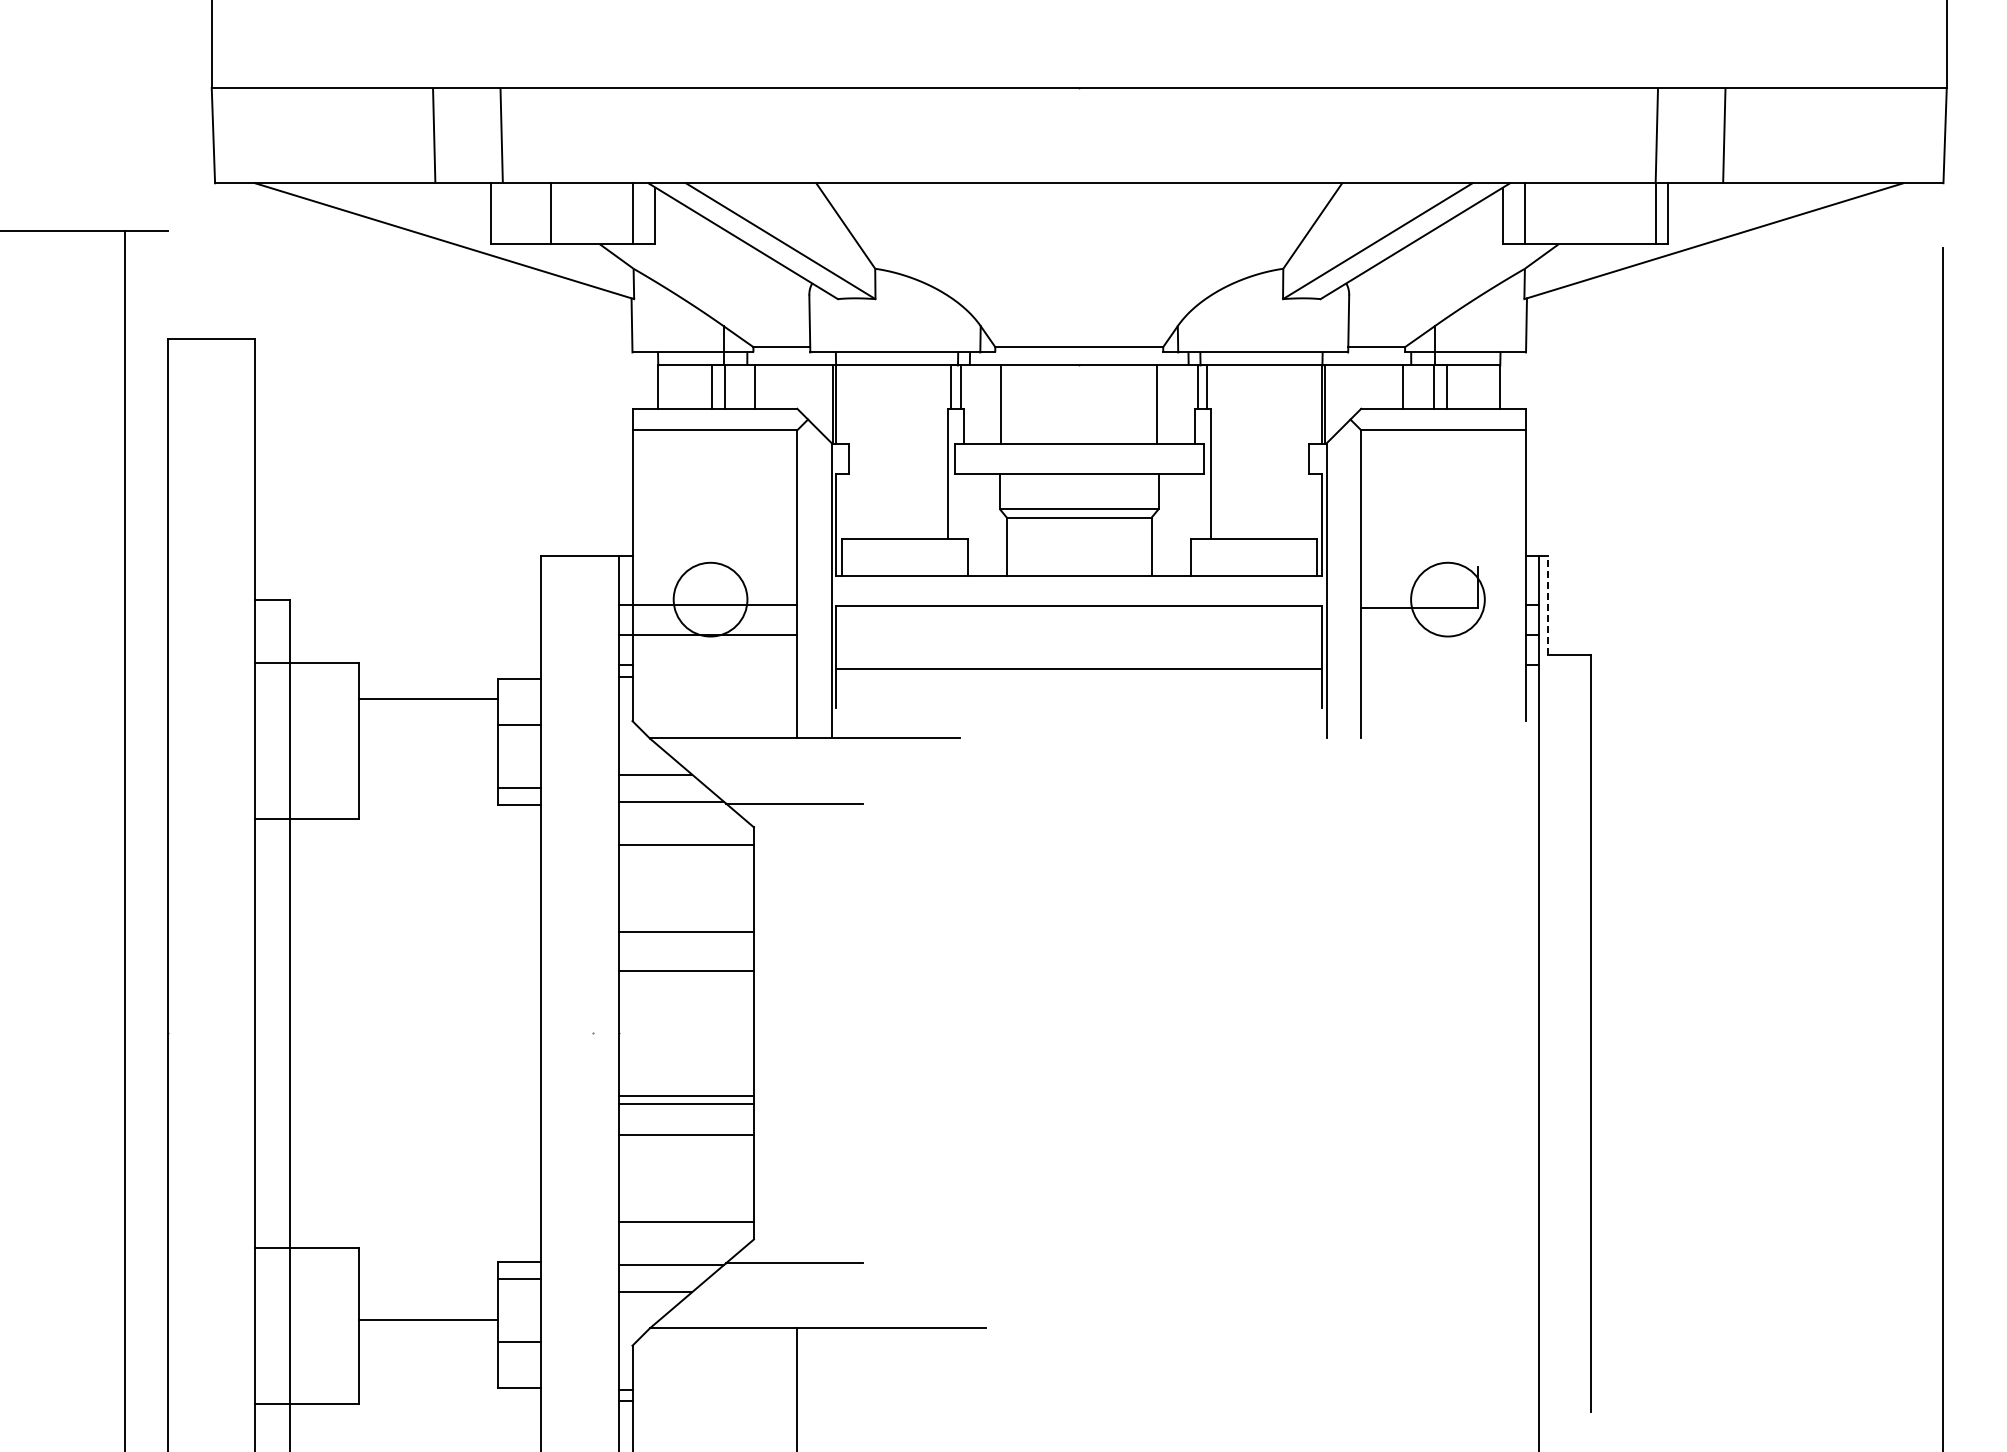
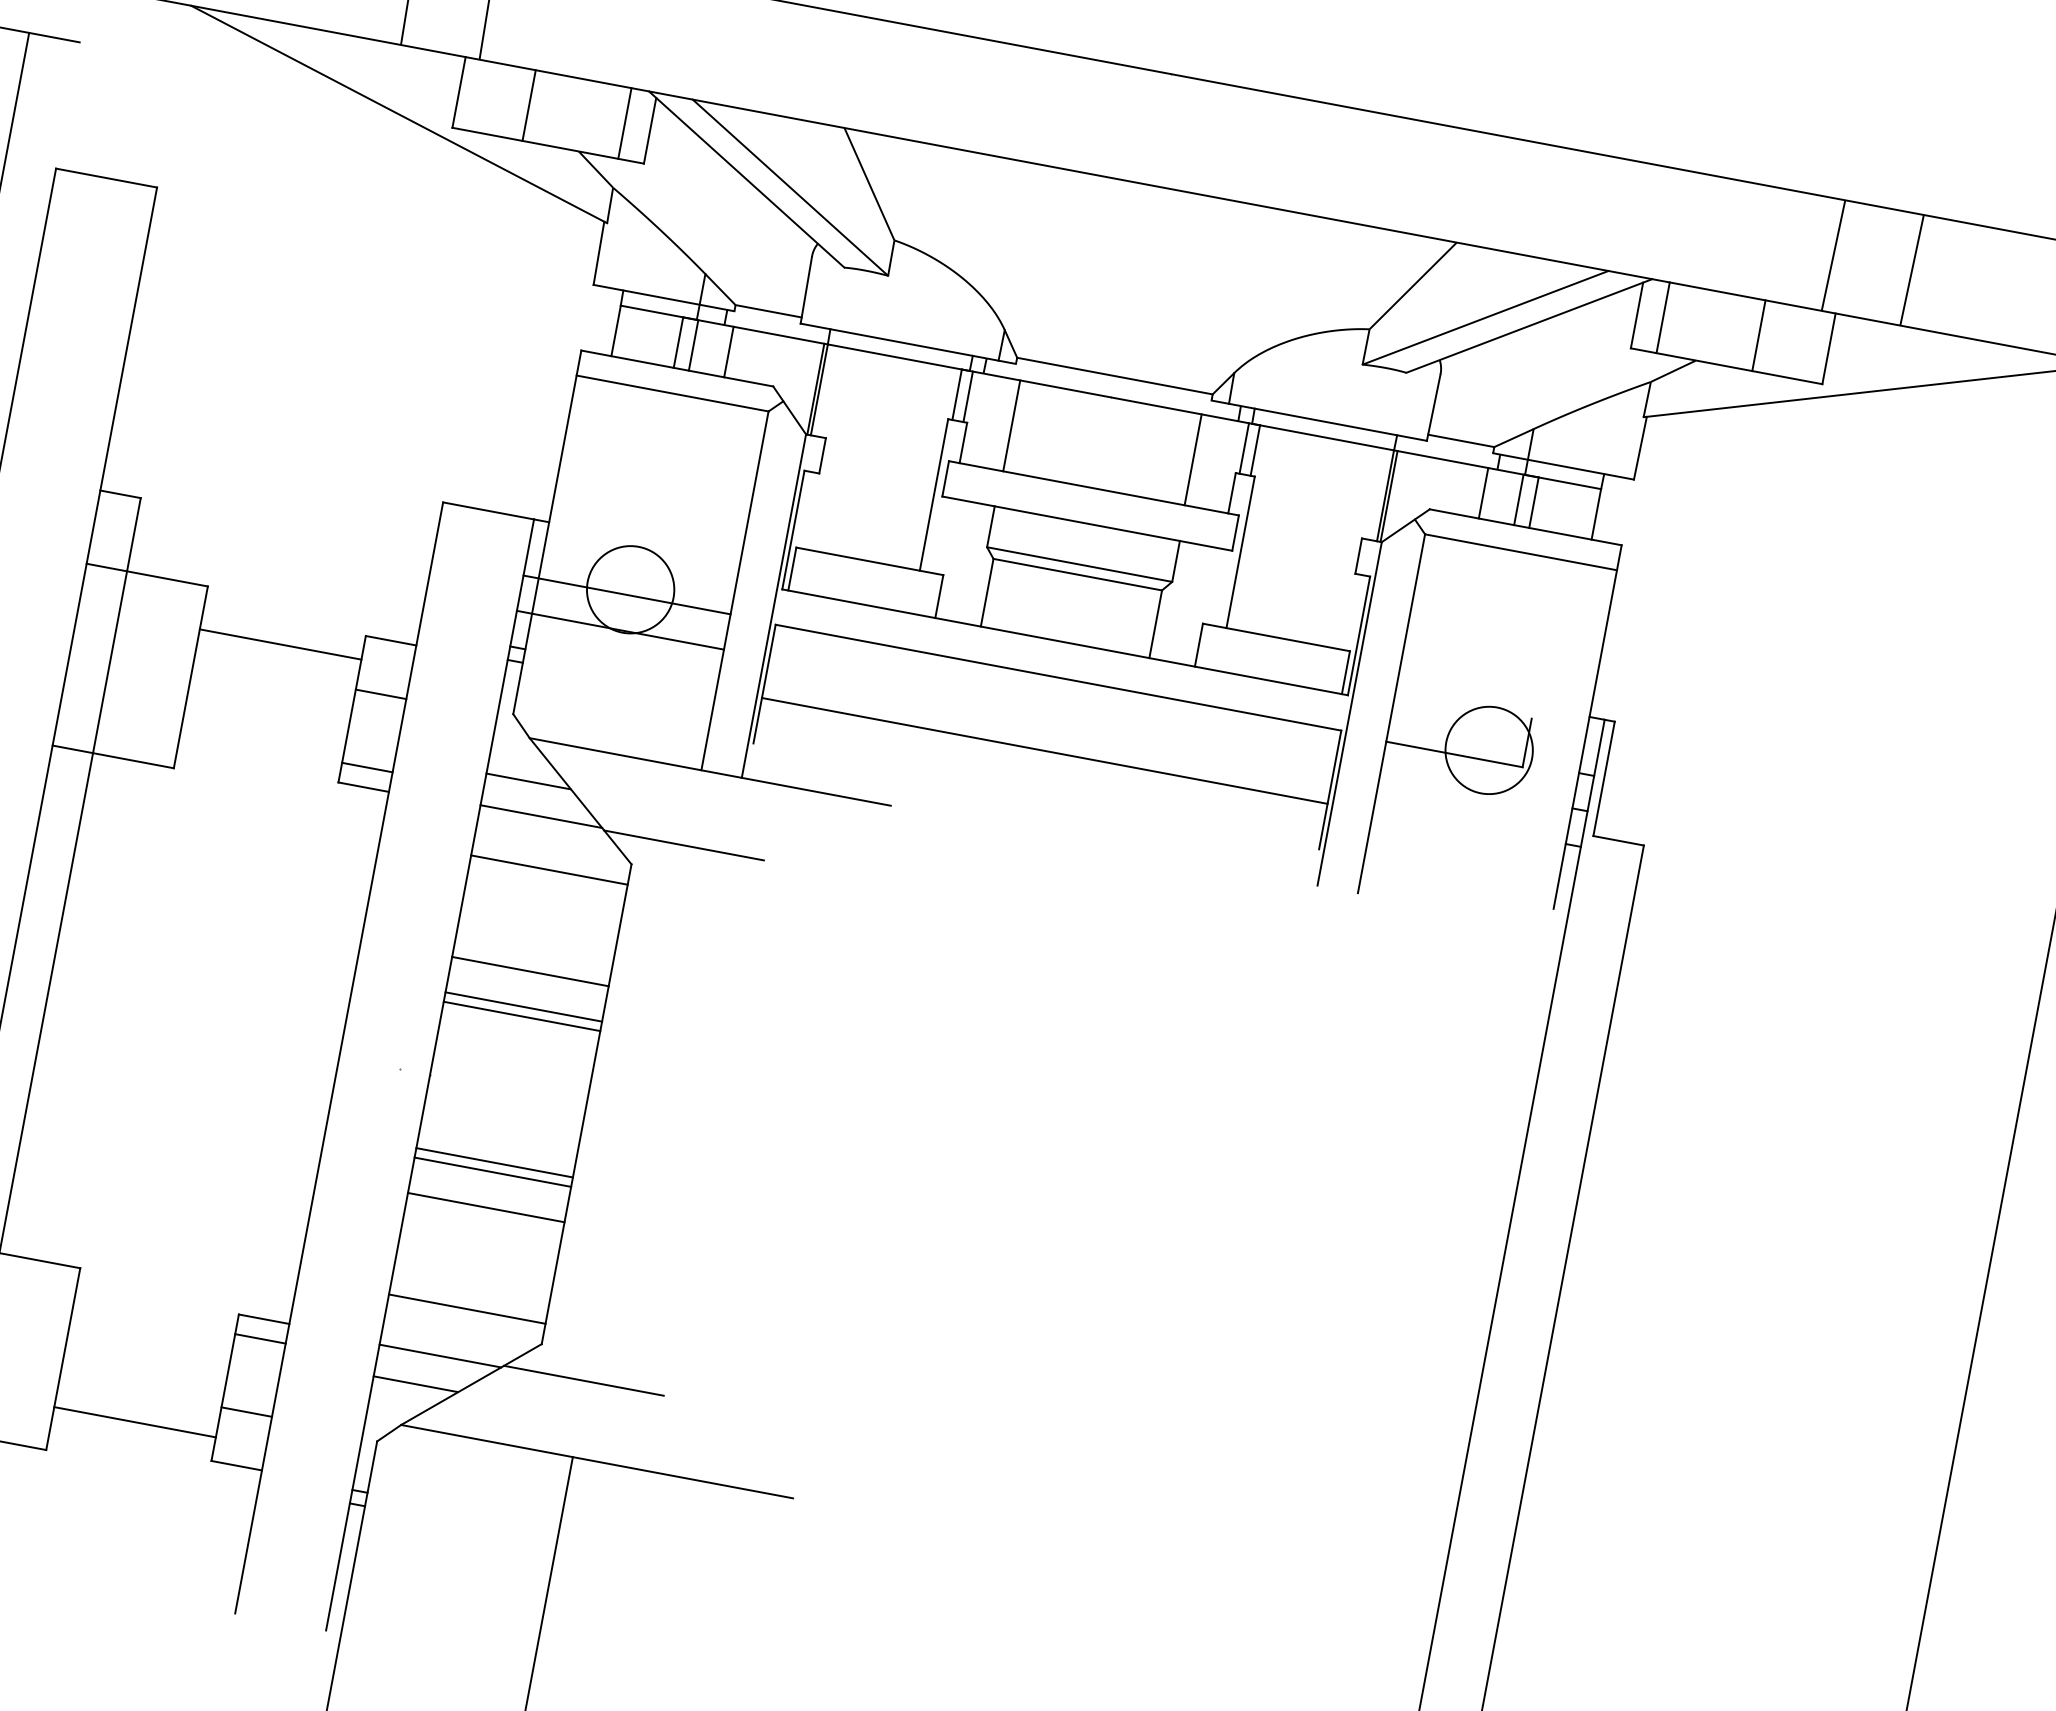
line: (1656, 213) -> (1759, 335), moved
line: (1547, 604) -> (1604, 777), dashed -> solid
line: (686, 962) -> (523, 1006), added
line: (428, 1320) -> (134, 1422), moved

